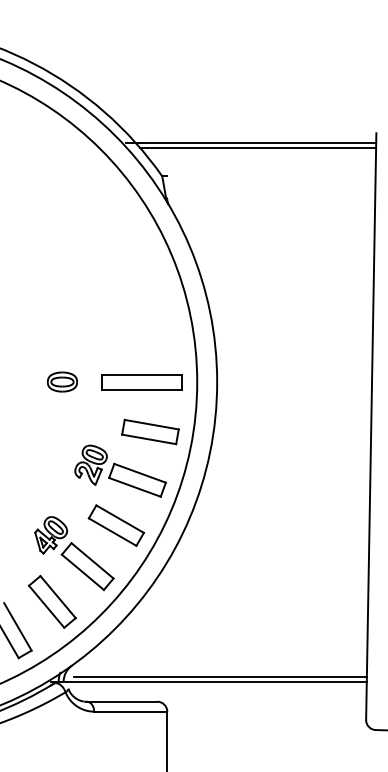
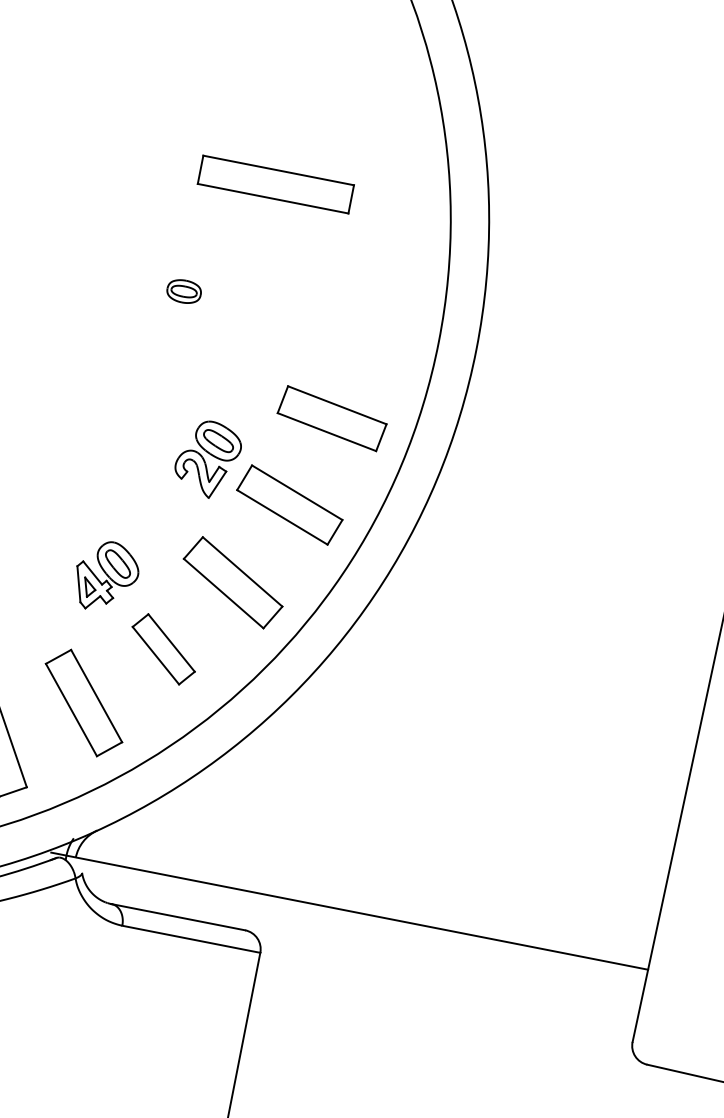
part: (61, 381) -> (182, 290), size x0.6
part: (141, 382) -> (274, 184), moved
part: (87, 566) -> (163, 649), size x0.7
line: (219, 676) -> (371, 905), removed

